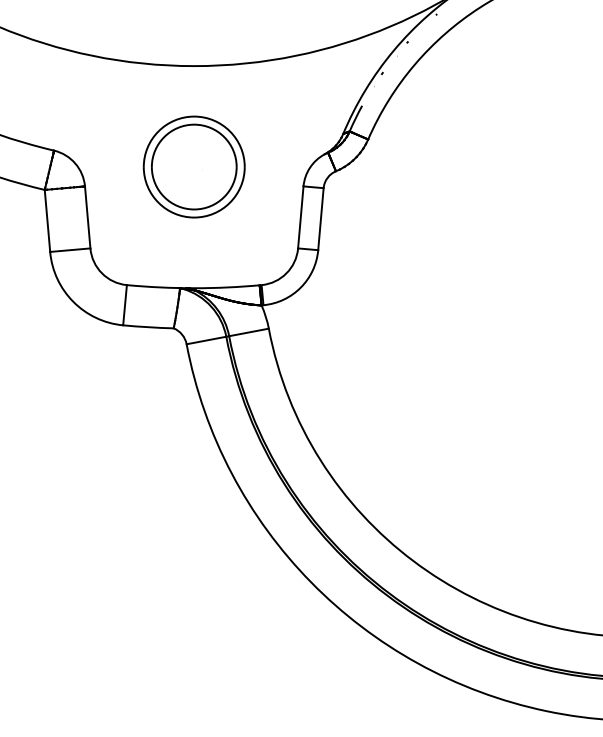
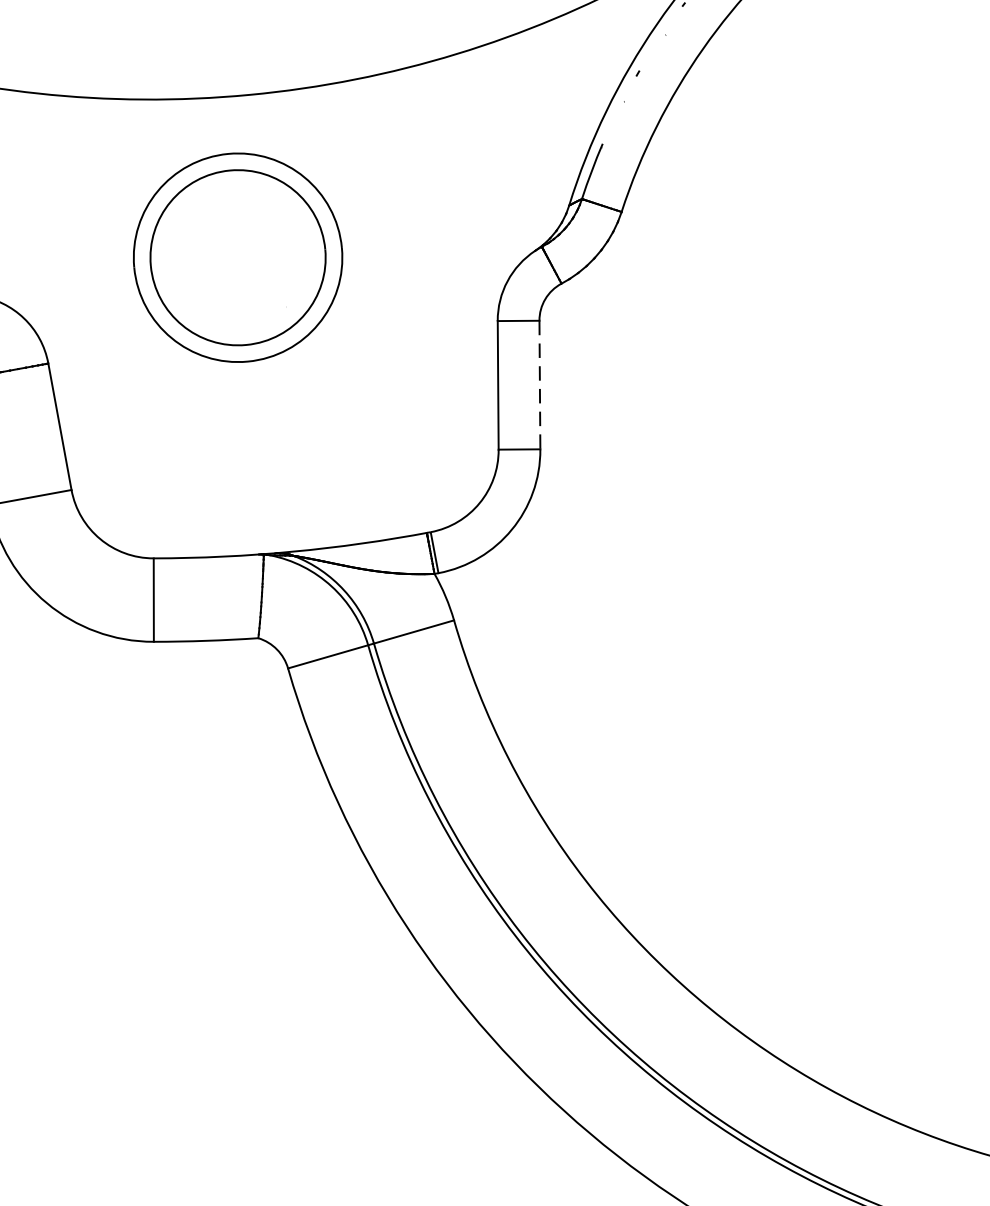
part: (193, 166) -> (236, 256), moved
line: (320, 219) -> (539, 385), solid -> dashed

